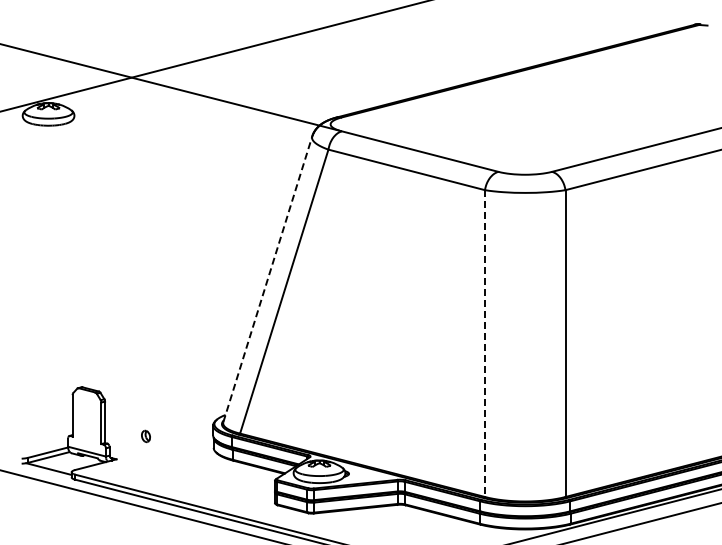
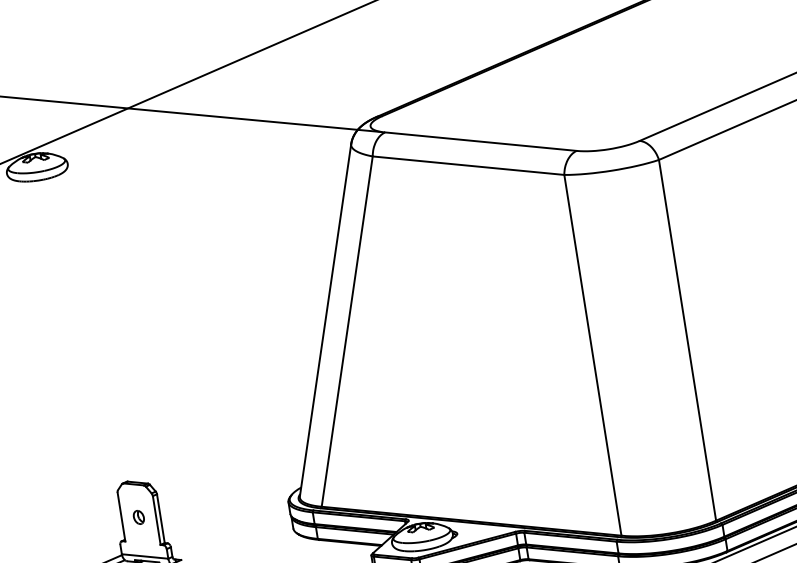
line: (267, 279) -> (325, 320), dashed -> solid
line: (485, 344) -> (593, 356), dashed -> solid
part: (145, 436) -> (138, 517), moved

